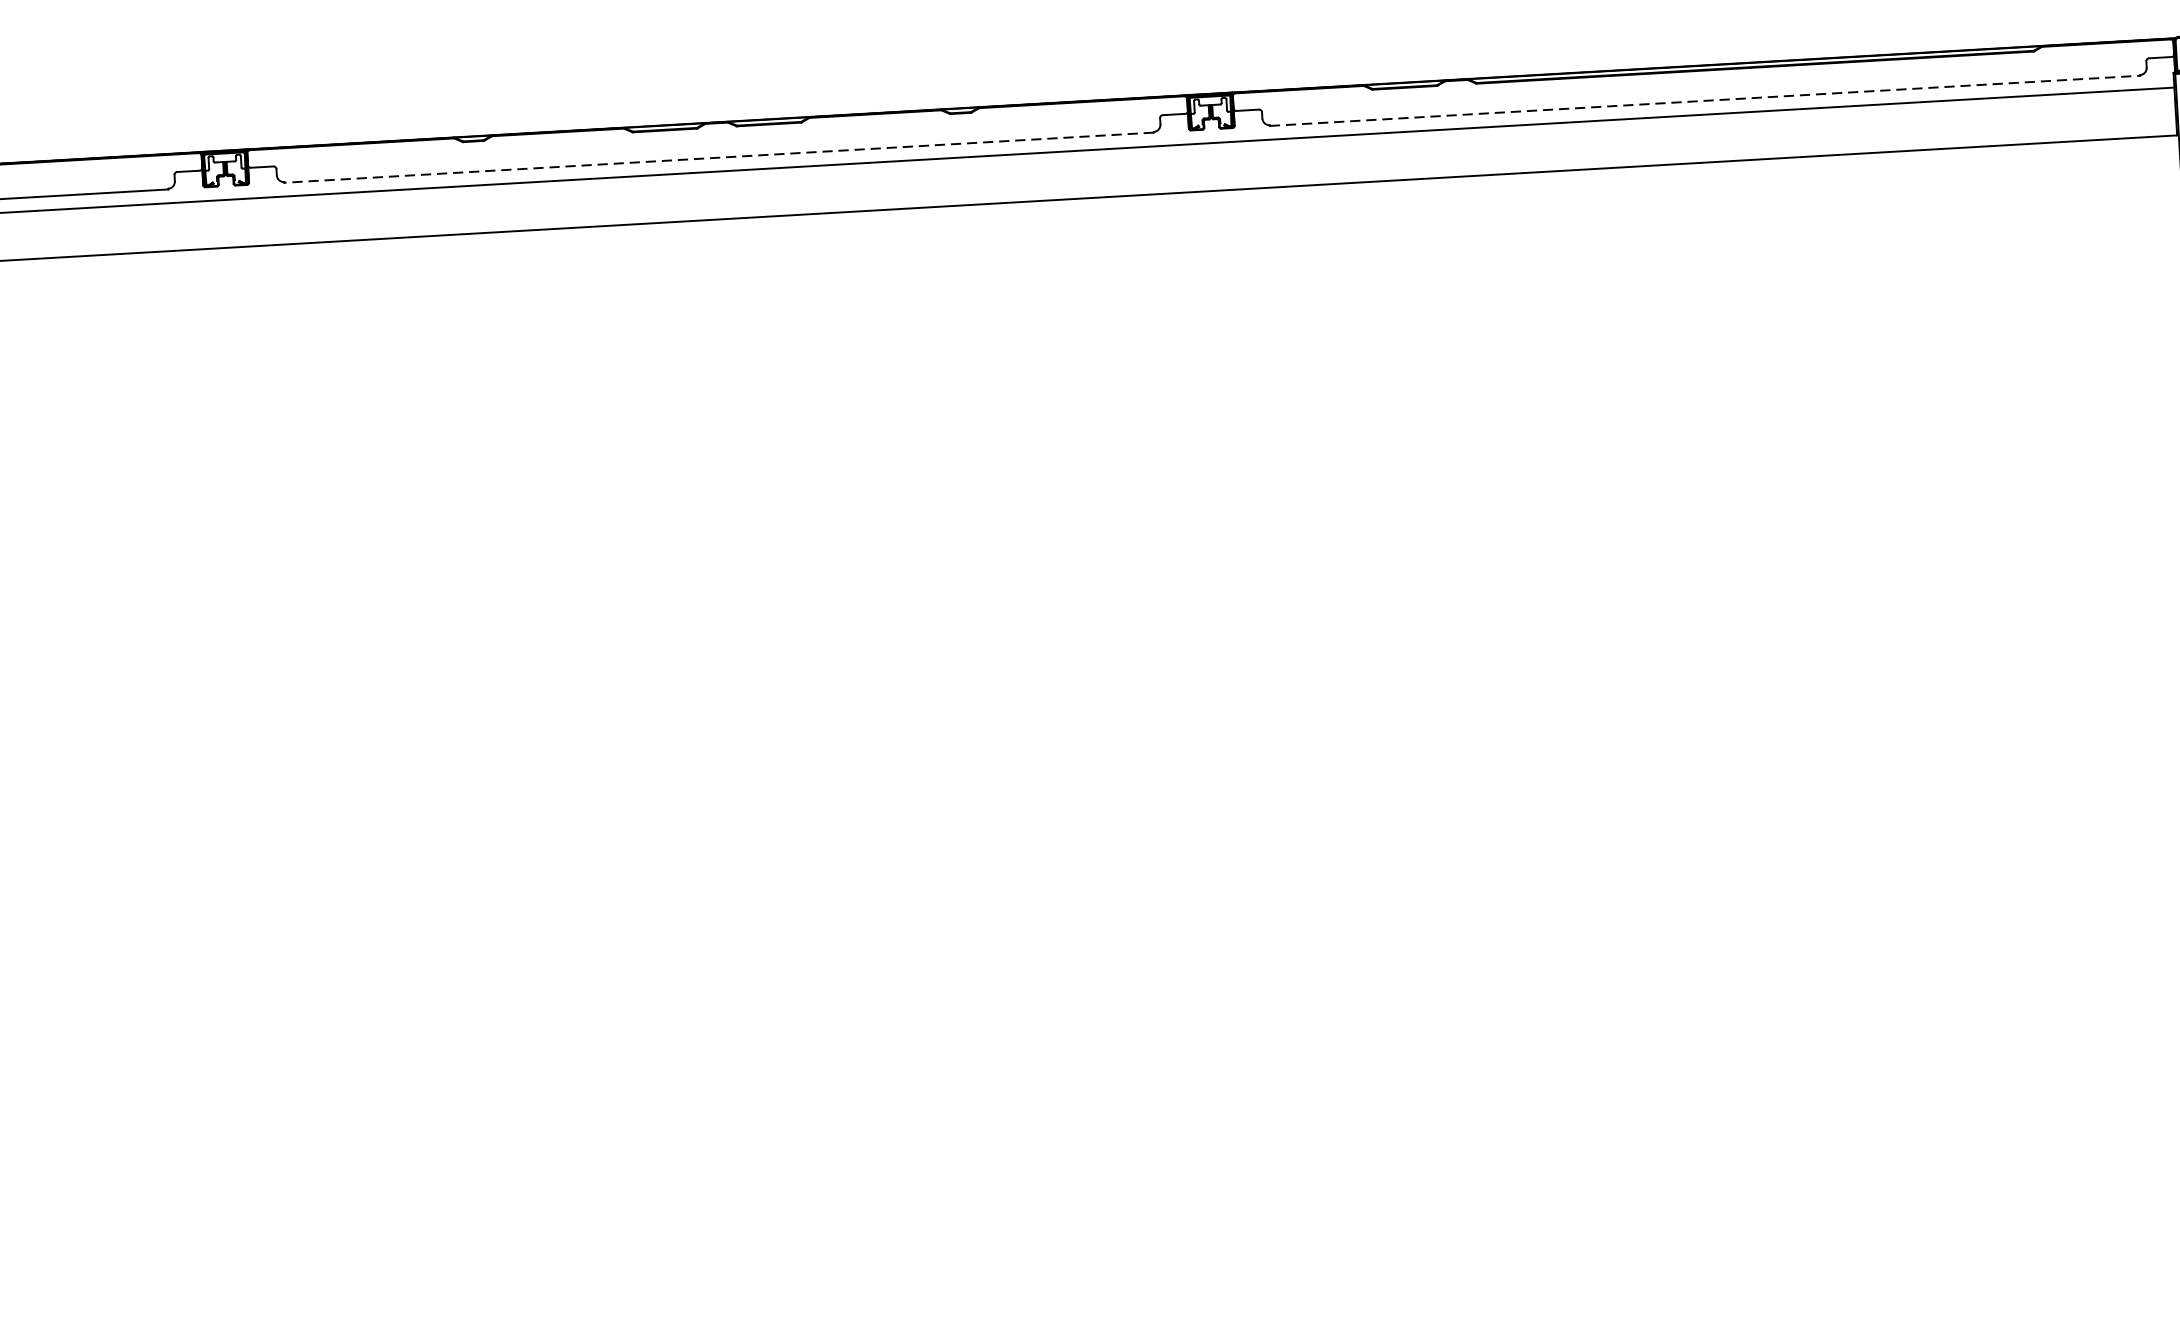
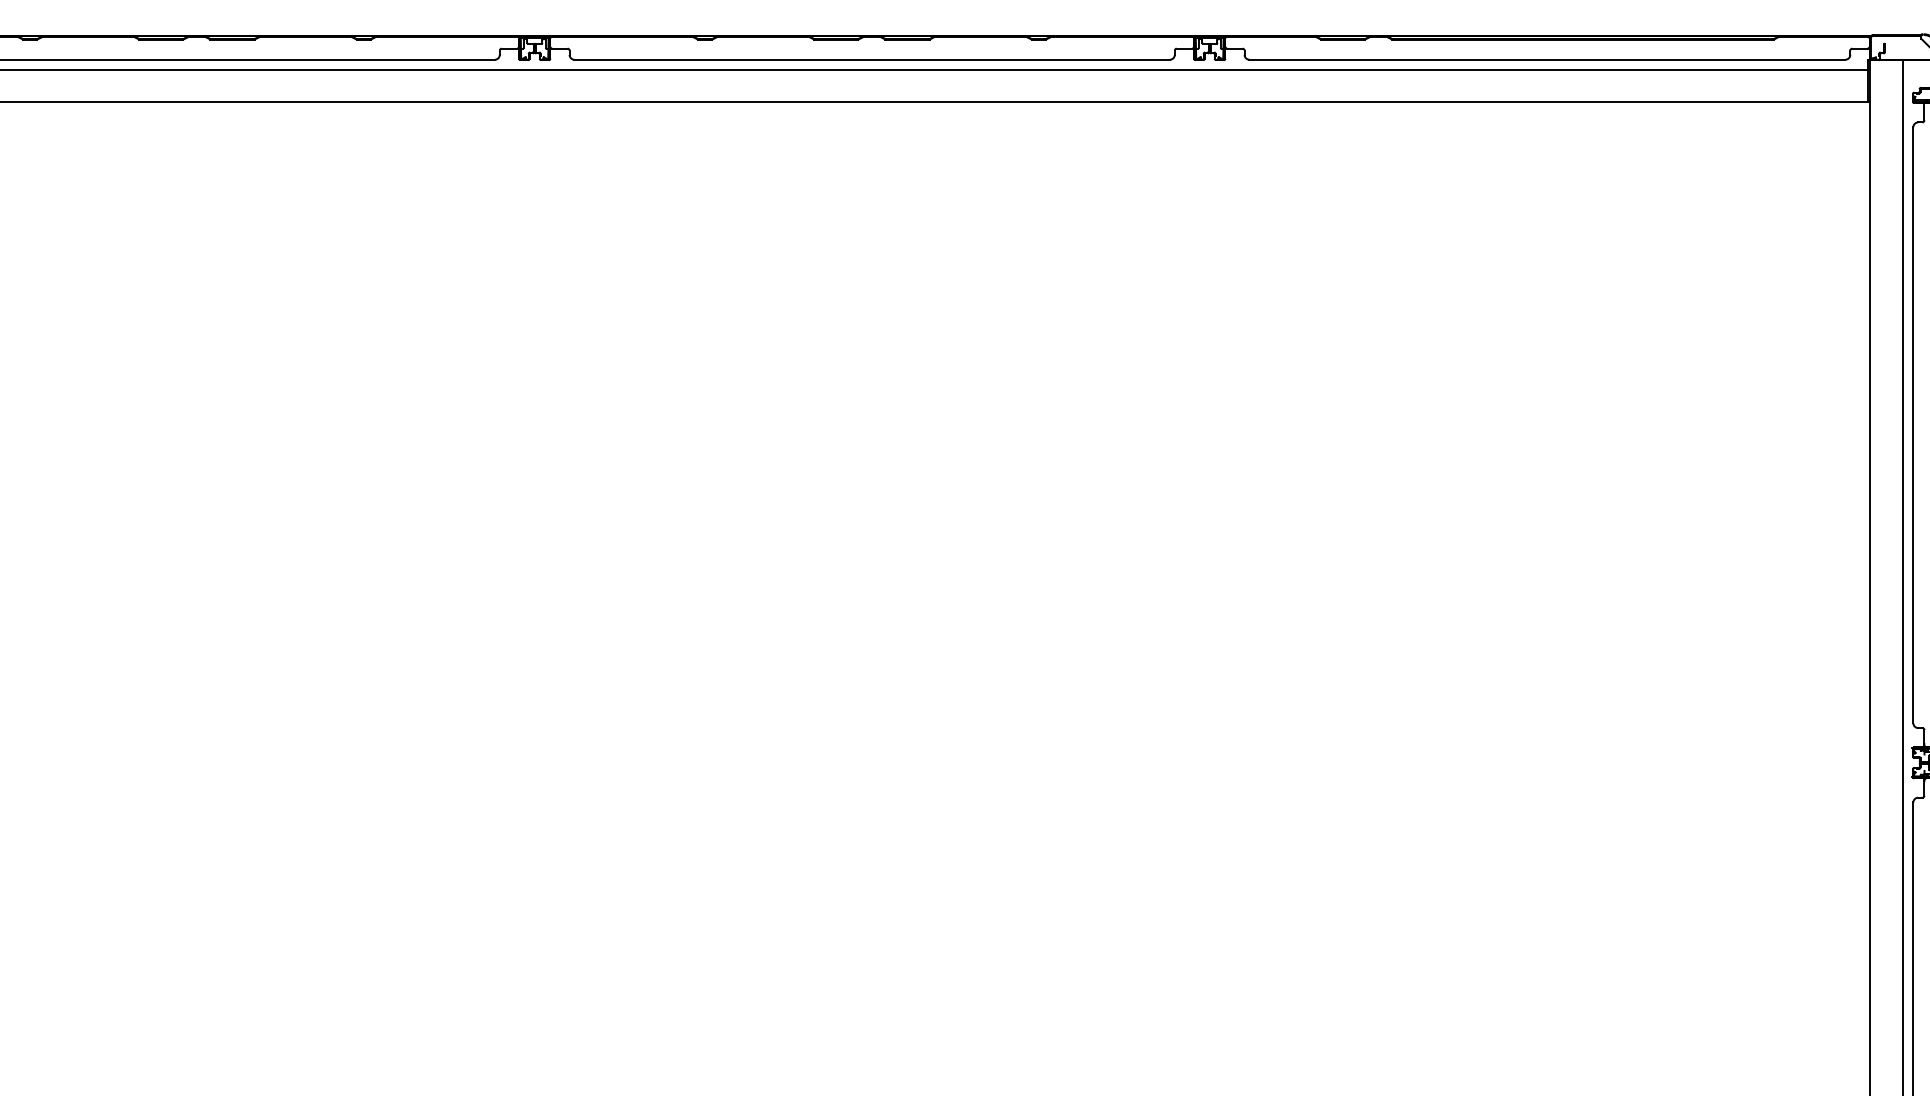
line: (1705, 101) -> (1547, 60), dashed -> solid
line: (718, 158) -> (871, 60), dashed -> solid

